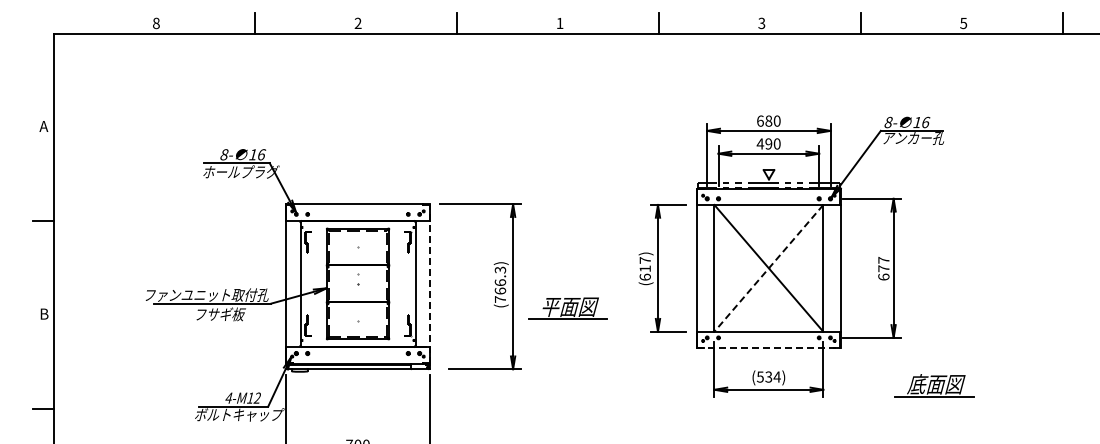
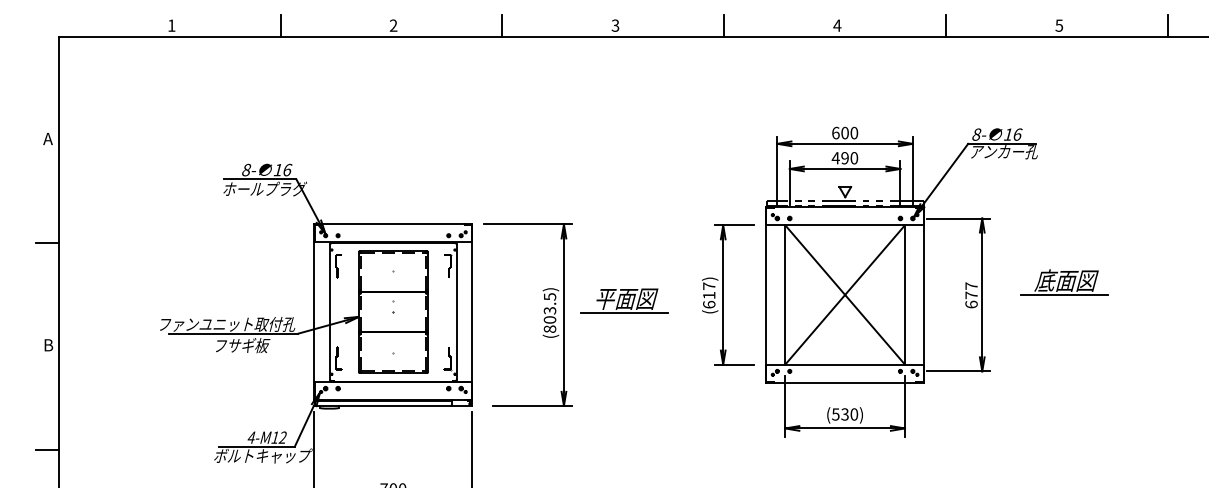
text: (156, 23) -> (171, 25), 8 -> 1
text: (559, 23) -> (614, 25), 1 -> 3
text: (761, 23) -> (837, 25), 3 -> 4
text: (768, 121) -> (844, 133), 680 -> 600
line: (768, 268) -> (844, 295), dashed -> solid
line: (429, 284) -> (472, 312), dashed -> solid
text: (500, 284) -> (550, 312), (766.3) -> (803.5)
part: (567, 308) -> (623, 300), moved
line: (768, 348) -> (844, 383), dashed -> solid
text: (776, 376) -> (853, 413), (534) -> (530)
part: (934, 385) -> (1064, 281), moved

